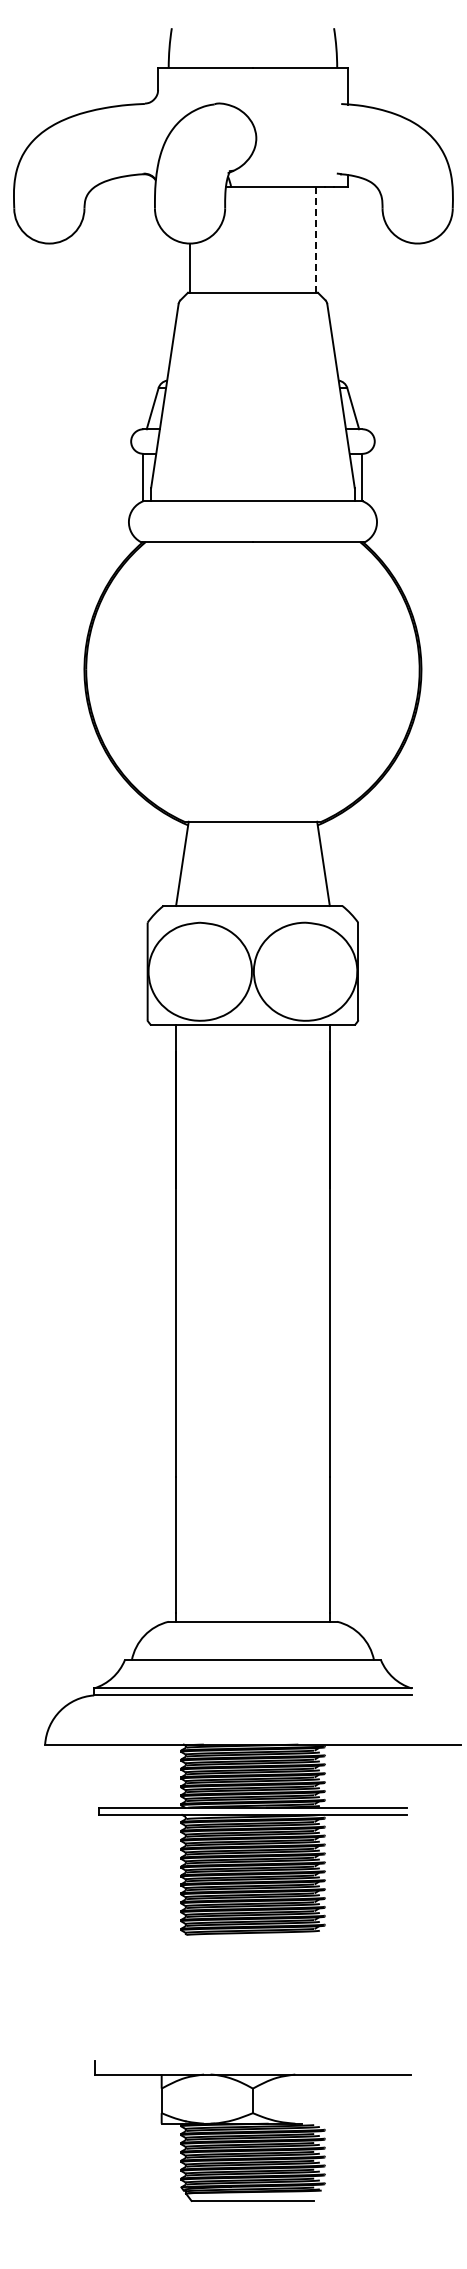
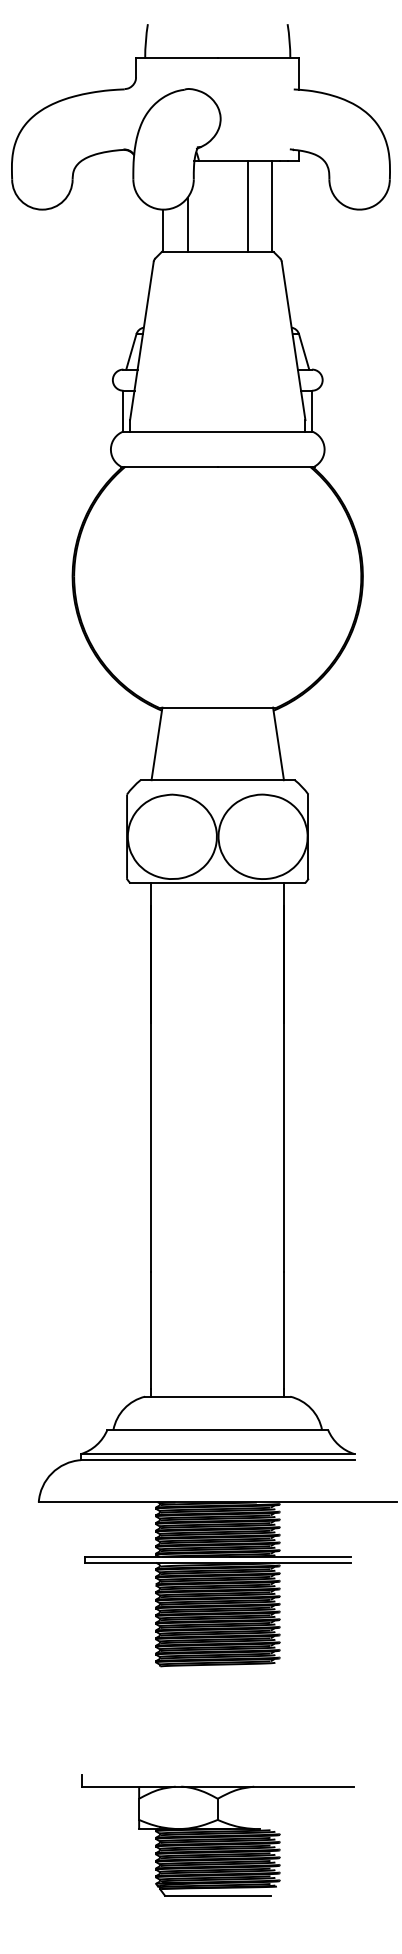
line: (288, 239) -> (248, 206), added
line: (316, 240) -> (272, 206), dashed -> solid
line: (217, 260) -> (187, 224), added

